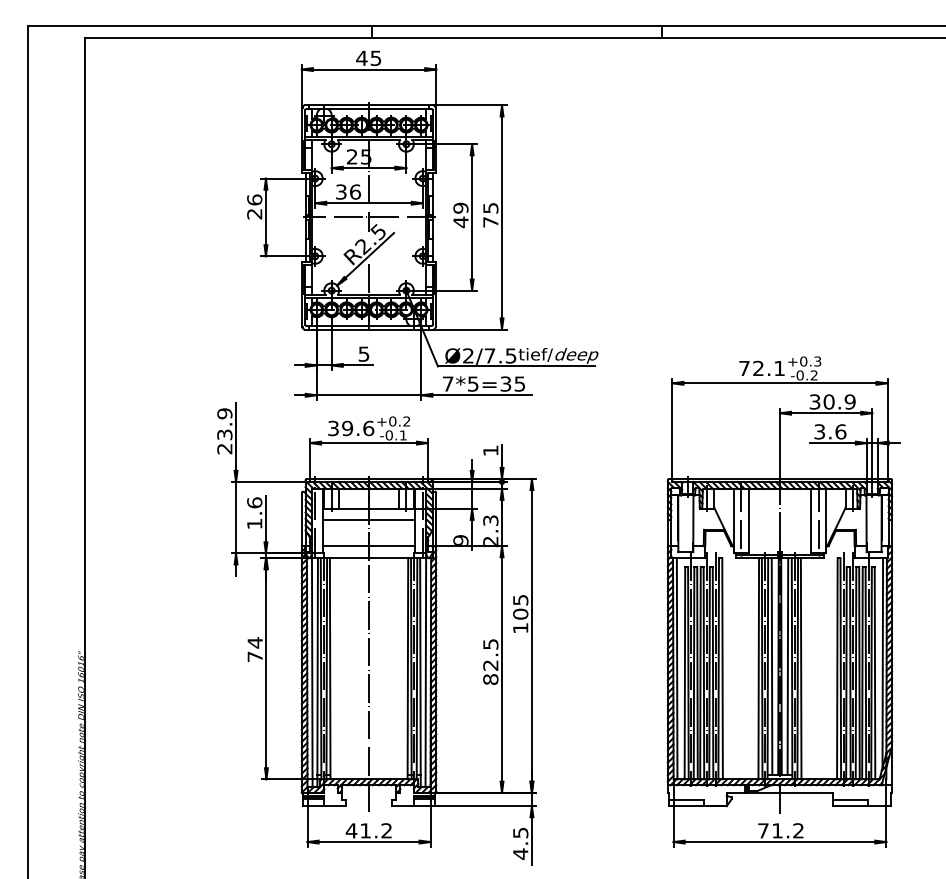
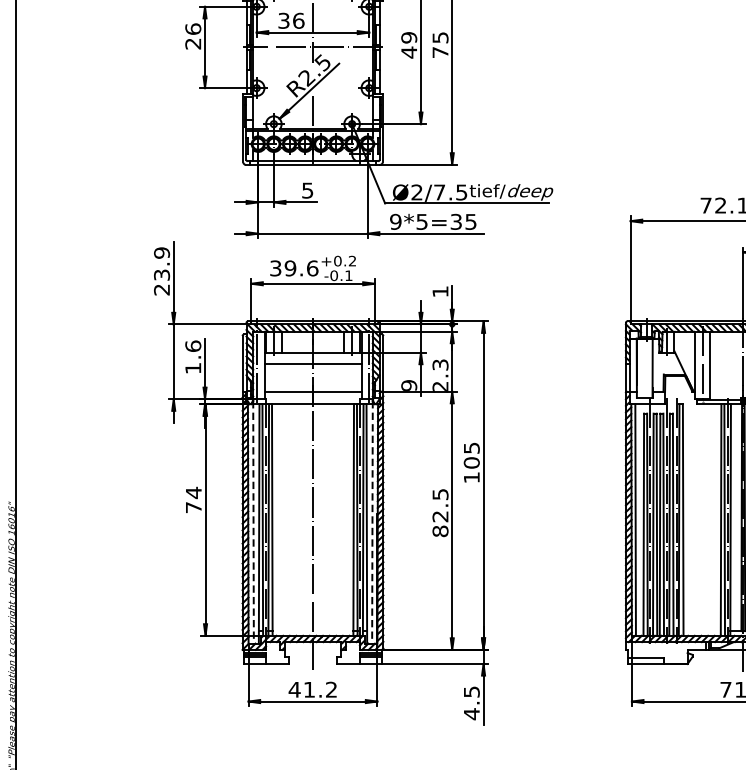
text: (447, 383) -> (395, 221), 7*5=35 -> 9*5=35
line: (771, 666) -> (734, 517), removed
line: (312, 670) -> (253, 521), solid -> dashed
line: (425, 670) -> (372, 521), solid -> dashed

